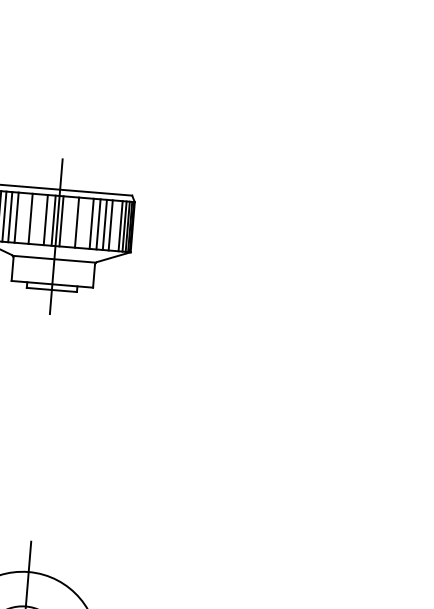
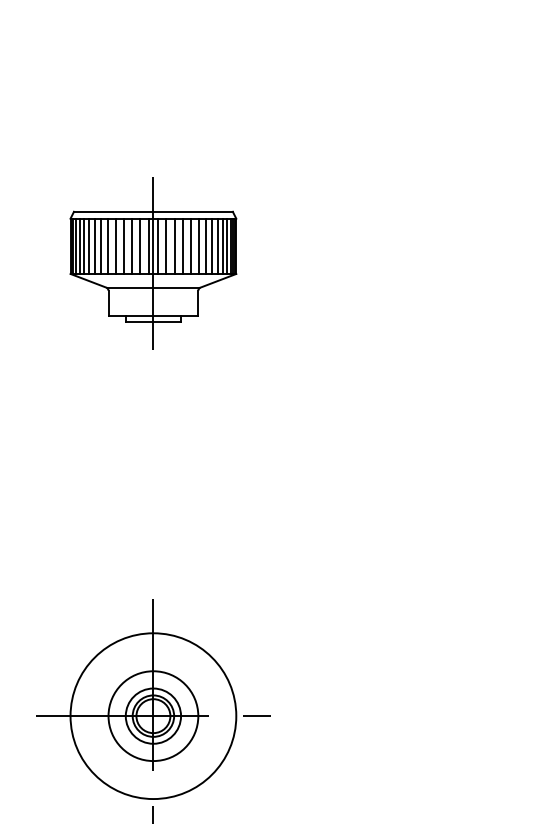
line: (23, 217) -> (115, 245), added
line: (37, 218) -> (131, 245), added
line: (69, 221) -> (166, 245), added
line: (84, 222) -> (183, 245), added
line: (115, 225) -> (217, 245), added

